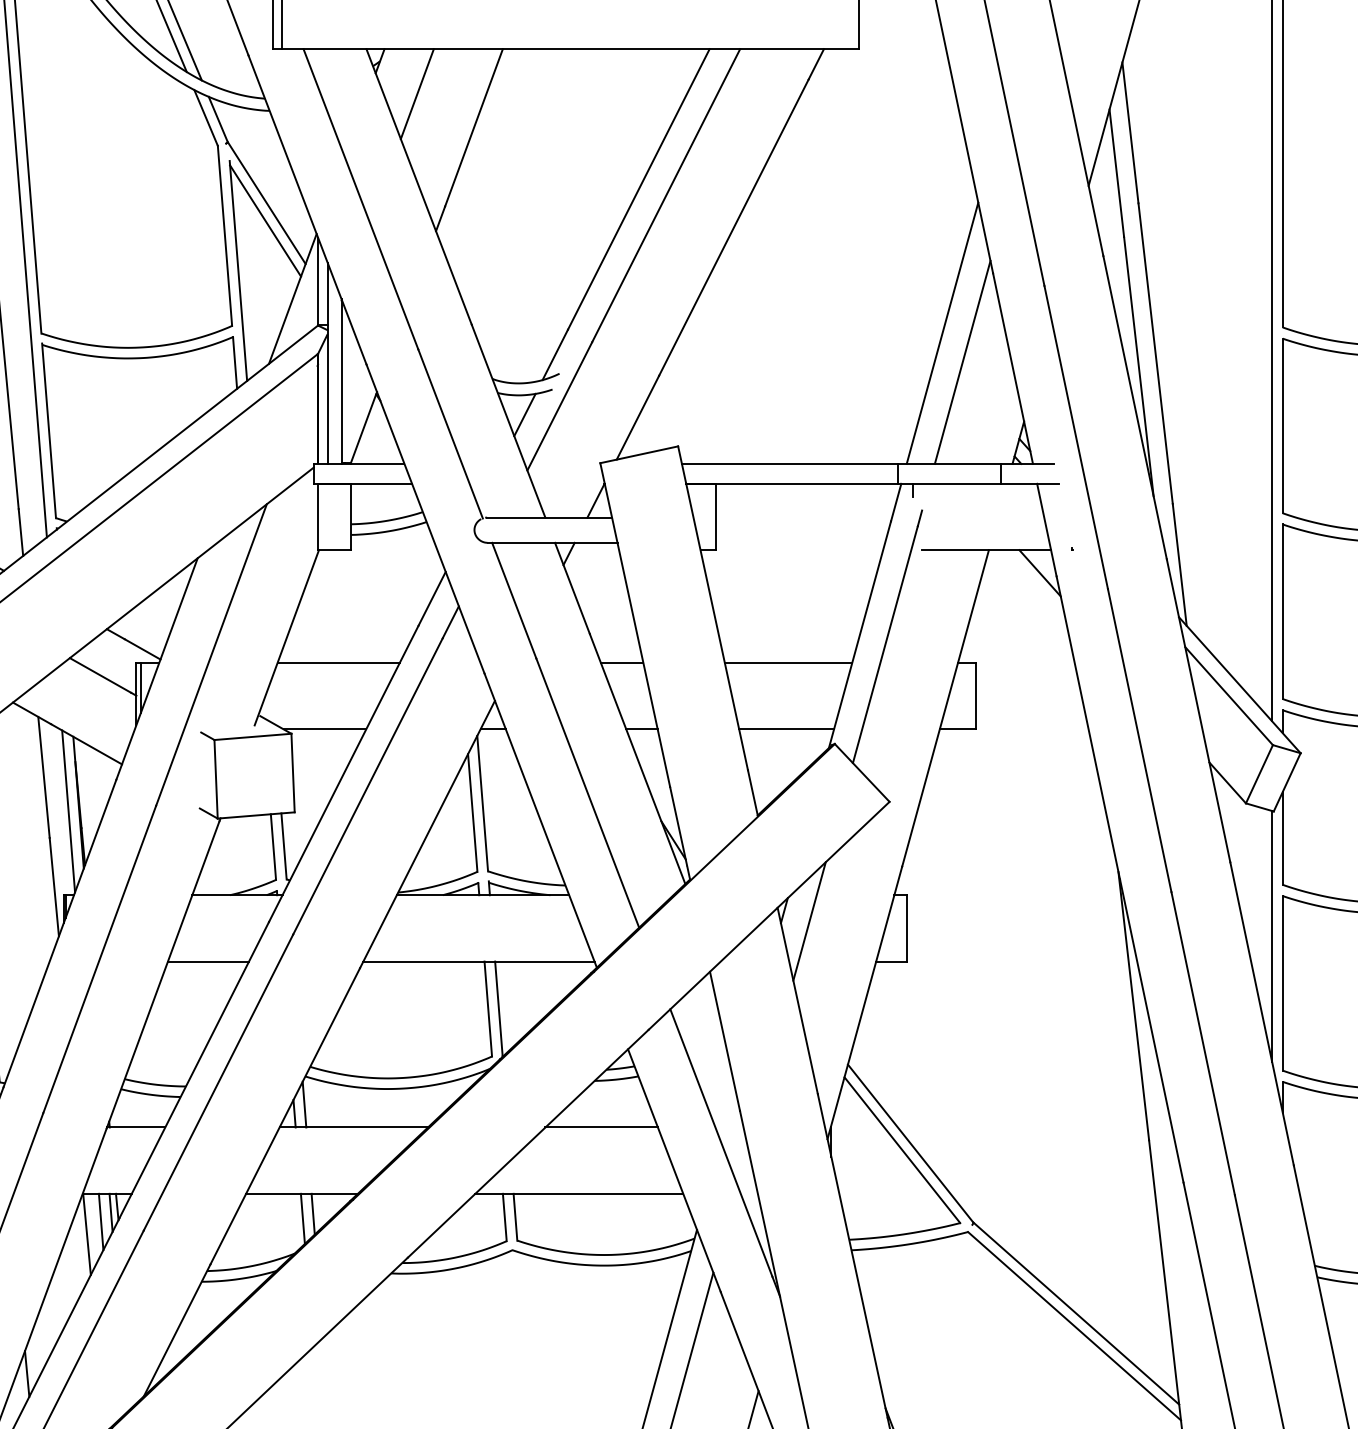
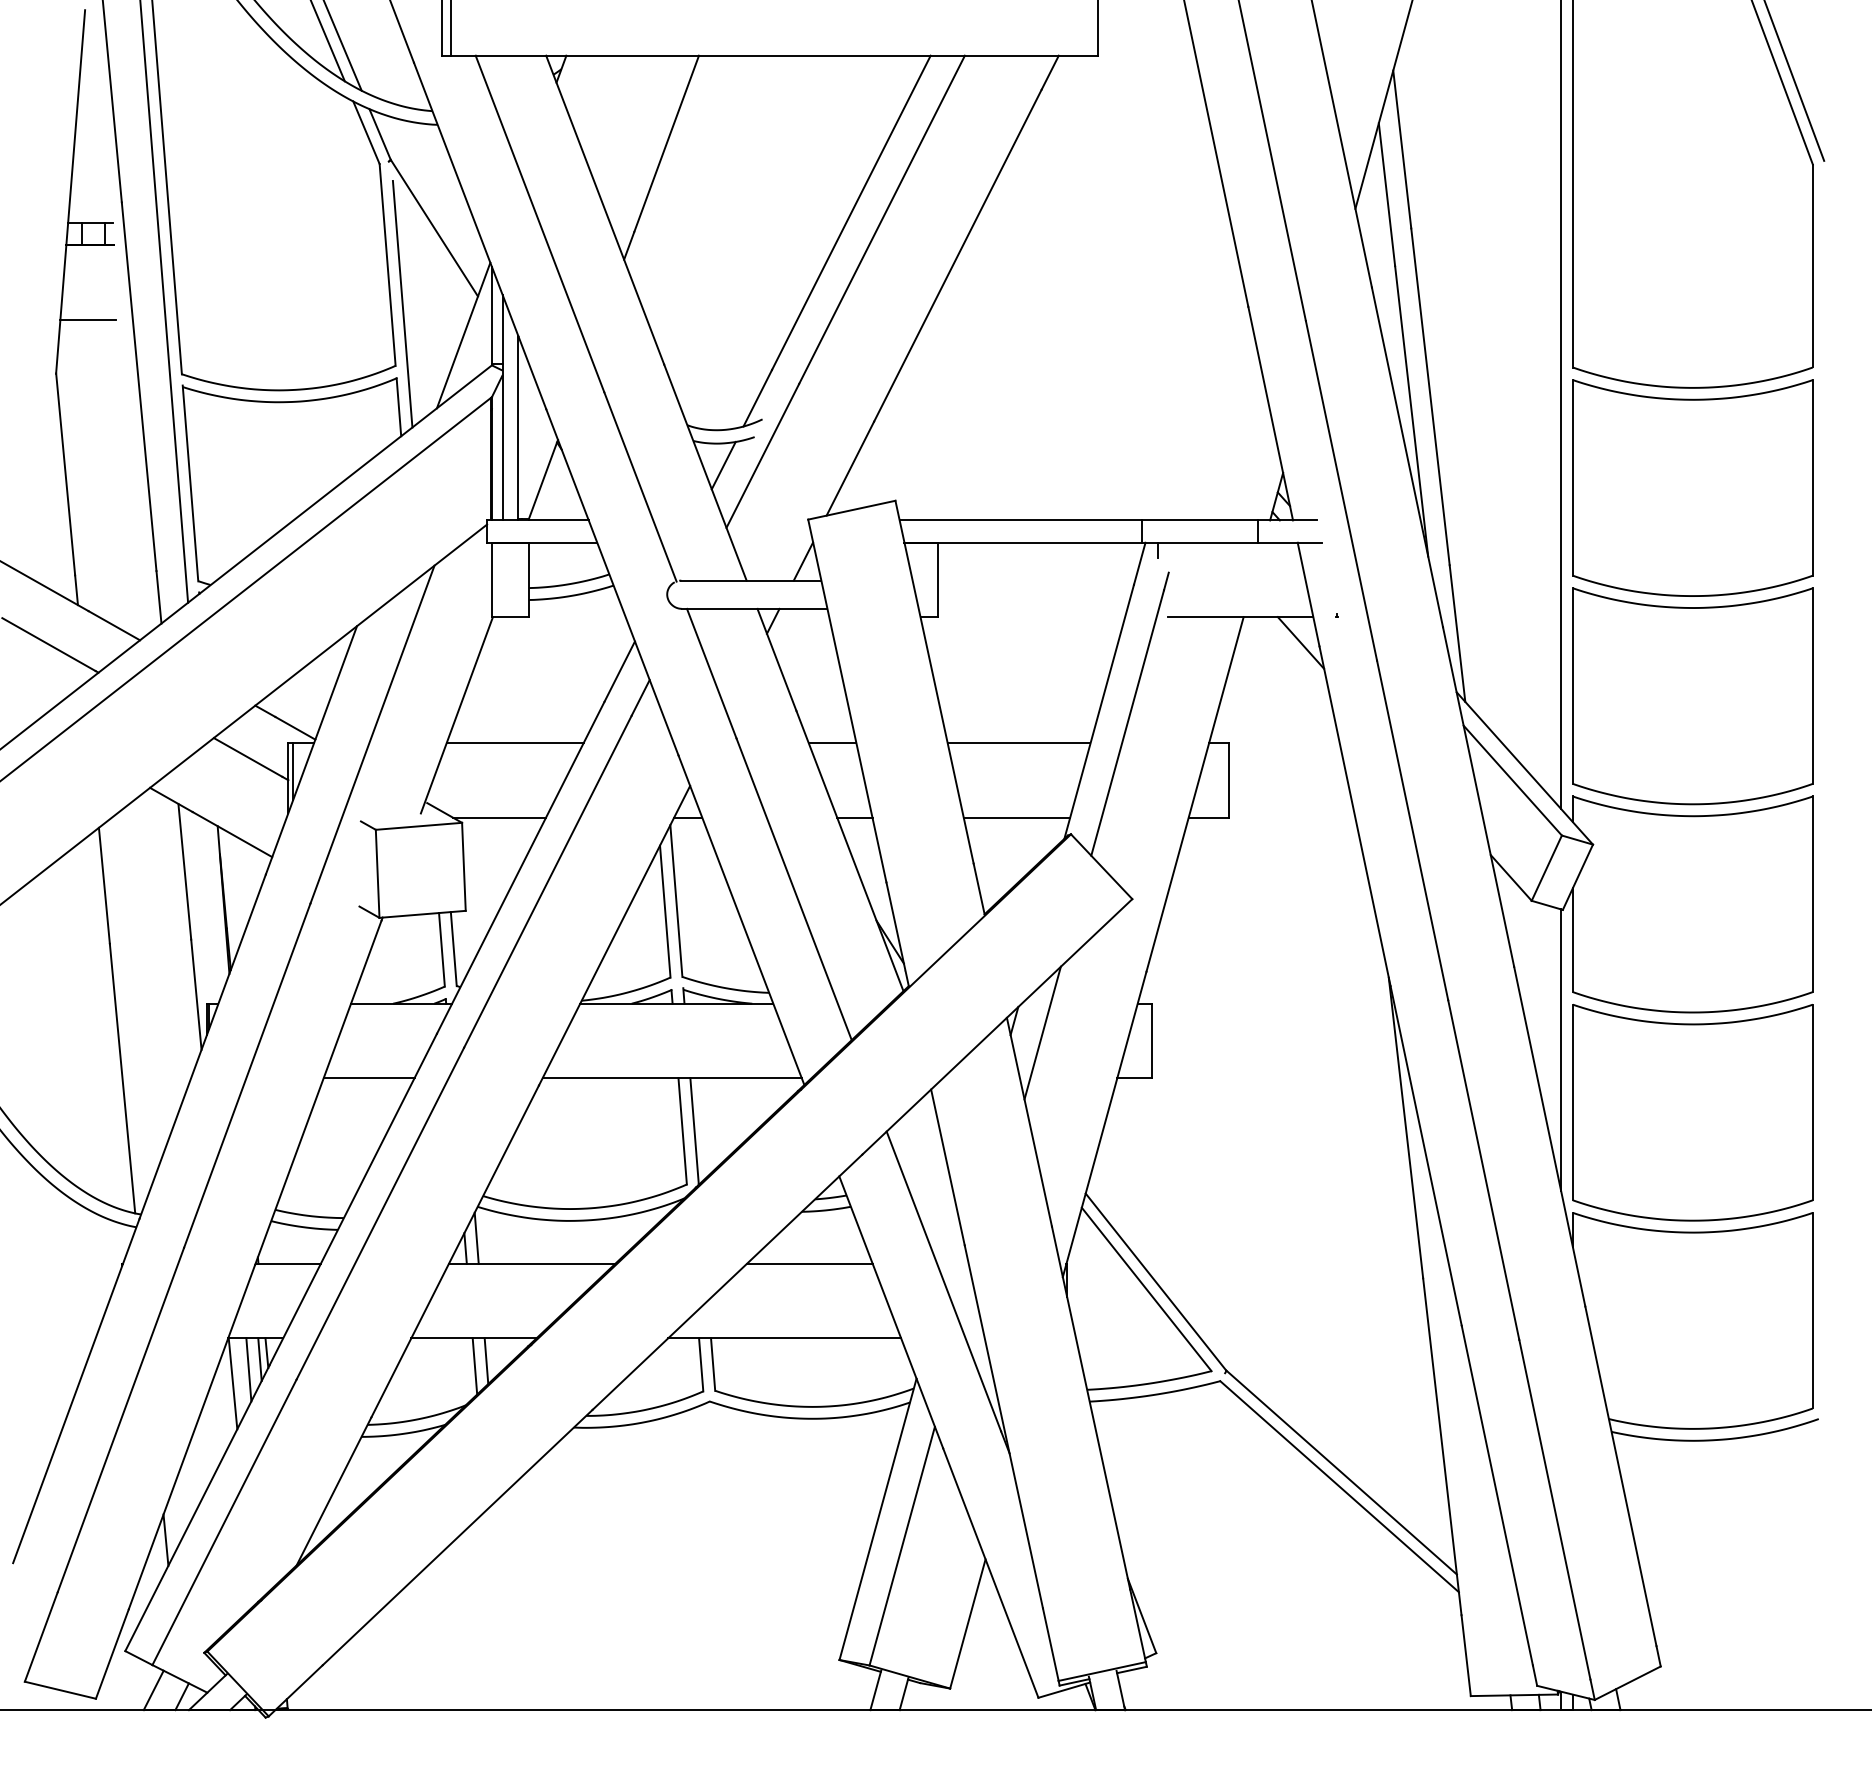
line: (416, 93) -> (602, 105), removed
line: (265, 220) -> (432, 247), removed
line: (942, 332) -> (1191, 373), removed
line: (962, 362) -> (1214, 406), removed
line: (68, 811) -> (212, 909), removed

